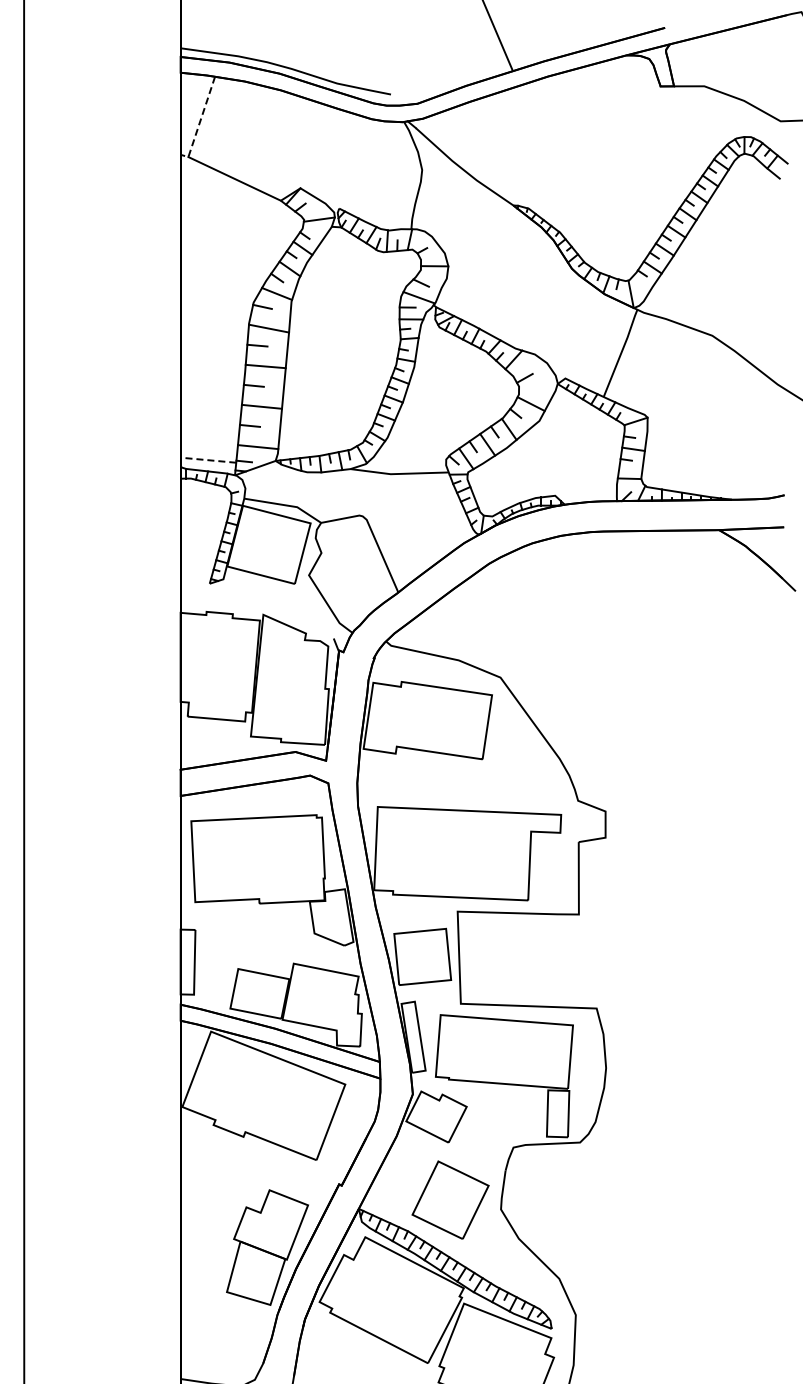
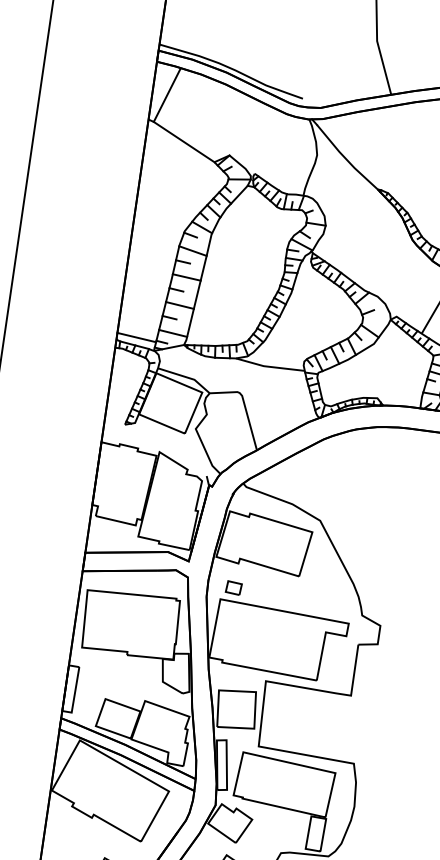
line: (200, 122) -> (165, 98), dashed -> solid
line: (208, 460) -> (136, 337), dashed -> solid
part: (393, 788) -> (233, 587), added

